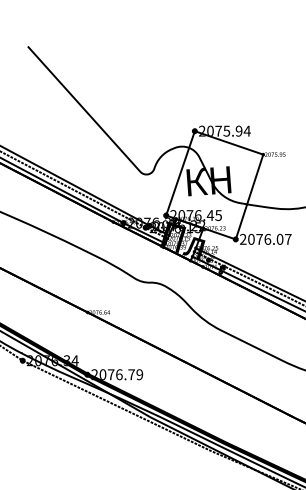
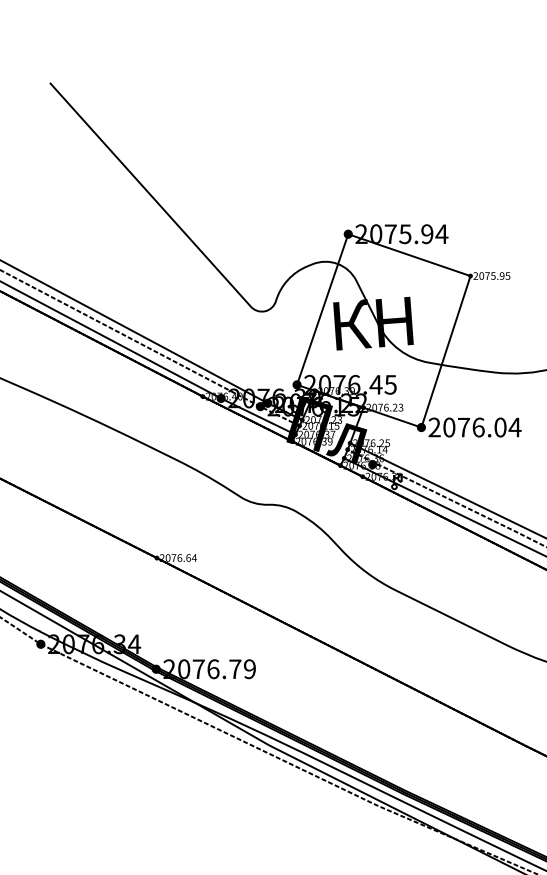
text: (287, 239) -> (513, 427), 2076.07 -> 2076.04

